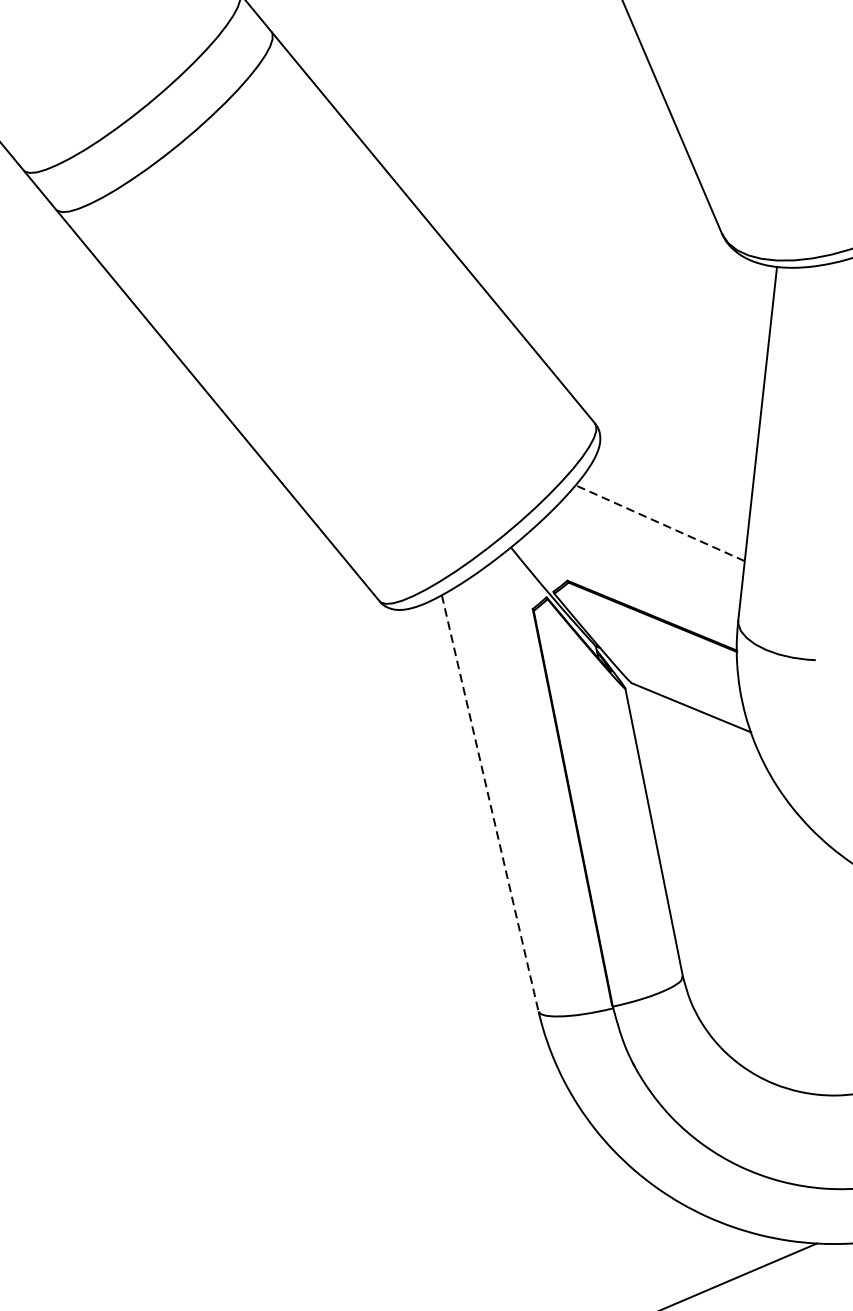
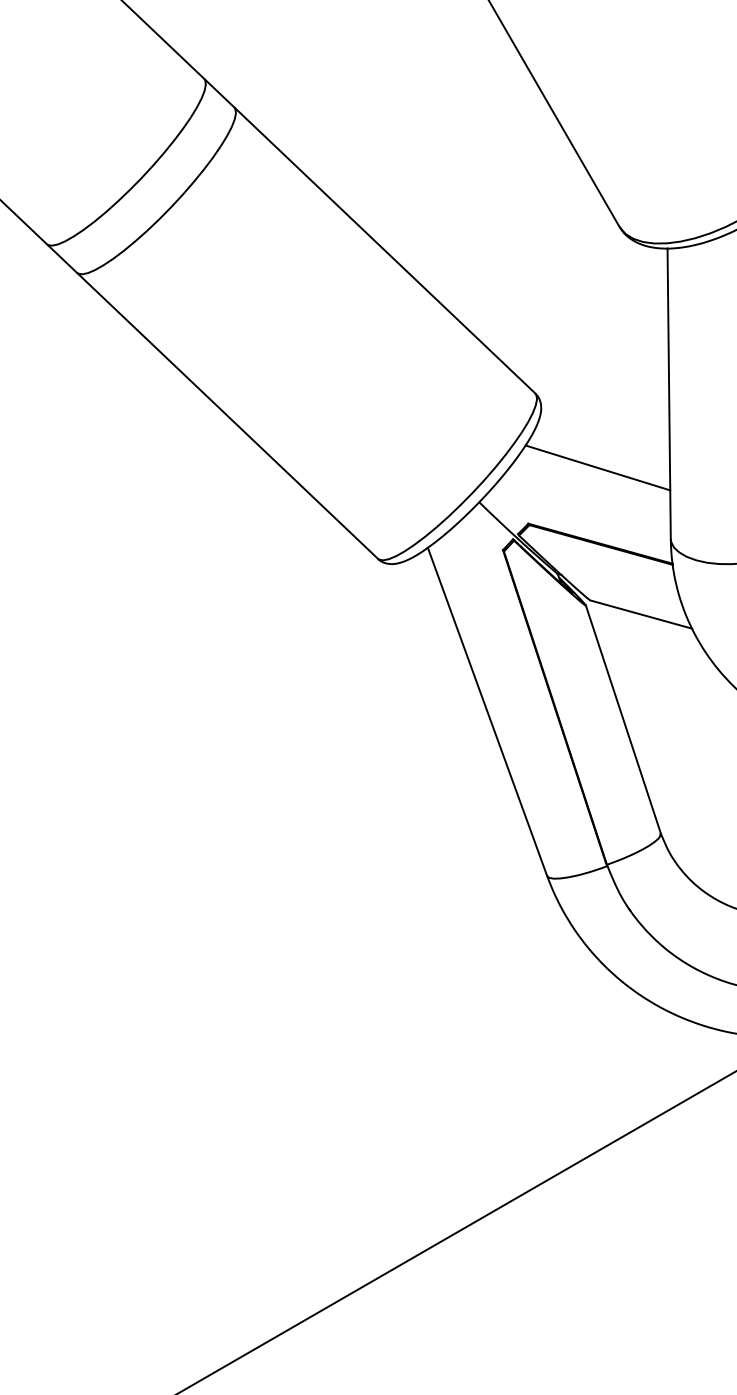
line: (659, 522) -> (597, 467), dashed -> solid
line: (490, 802) -> (487, 711), dashed -> solid

